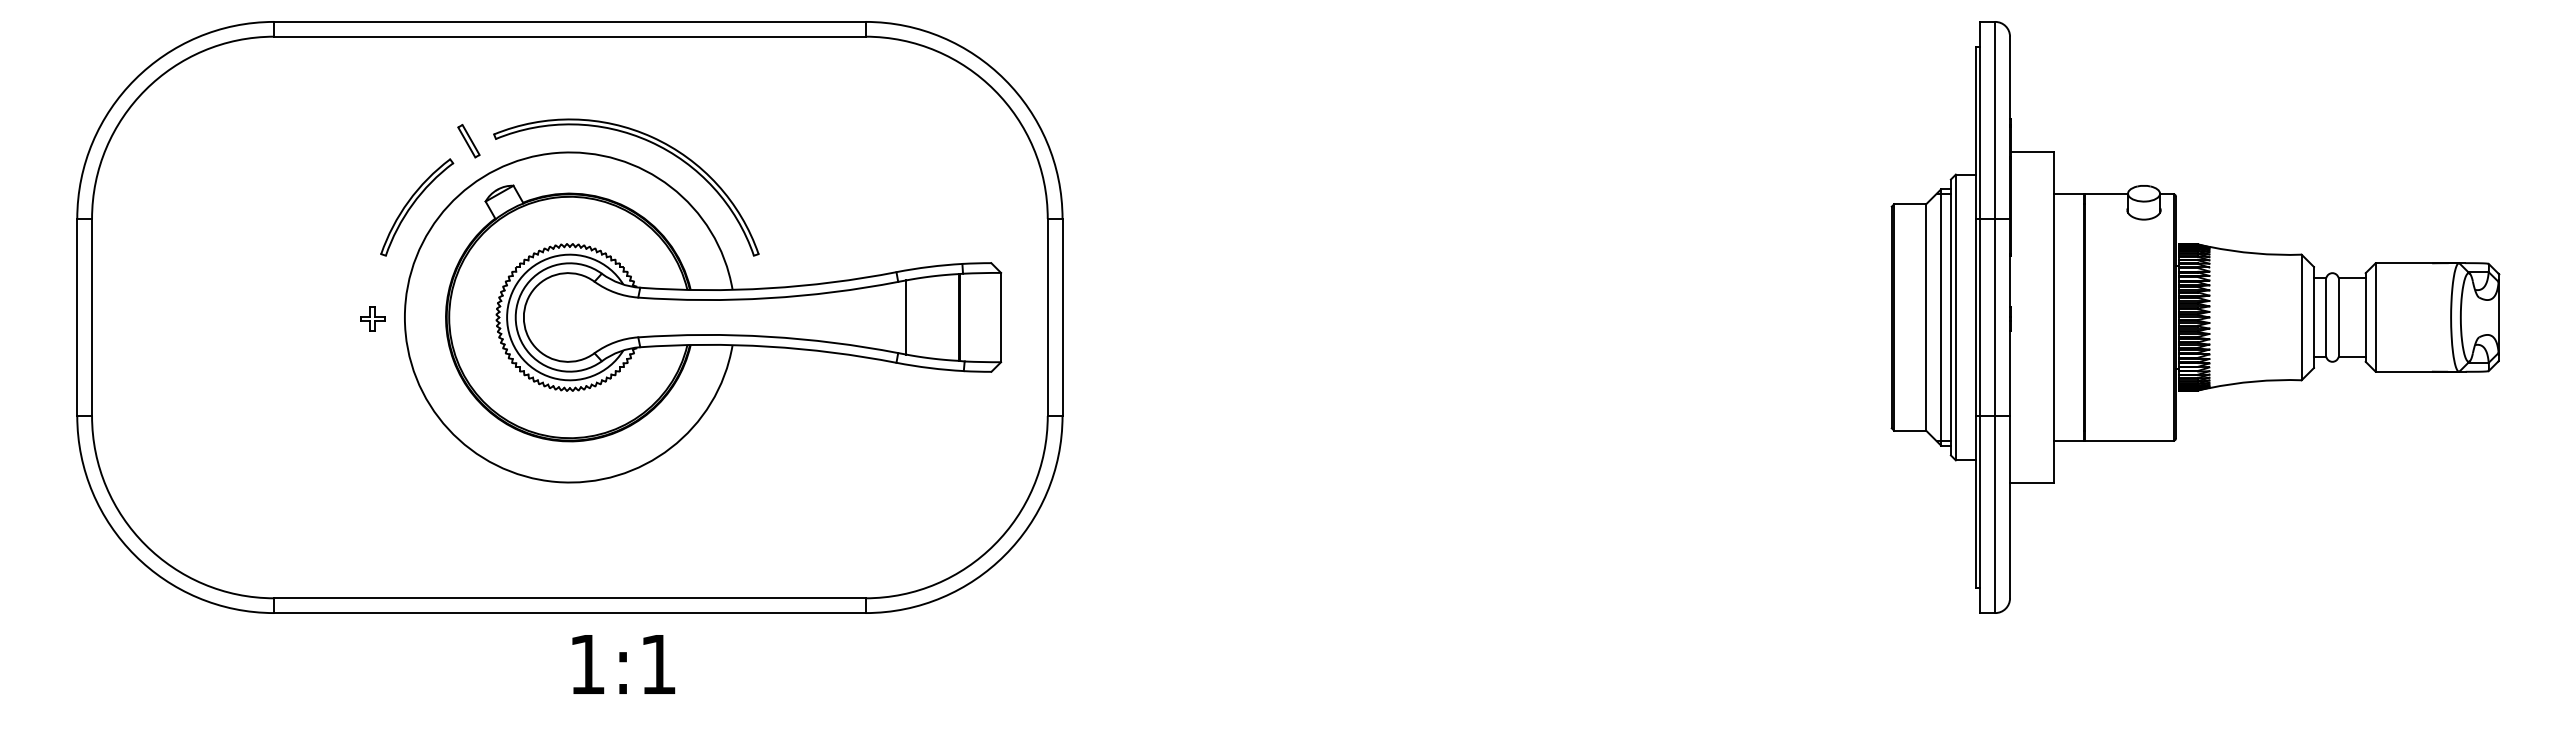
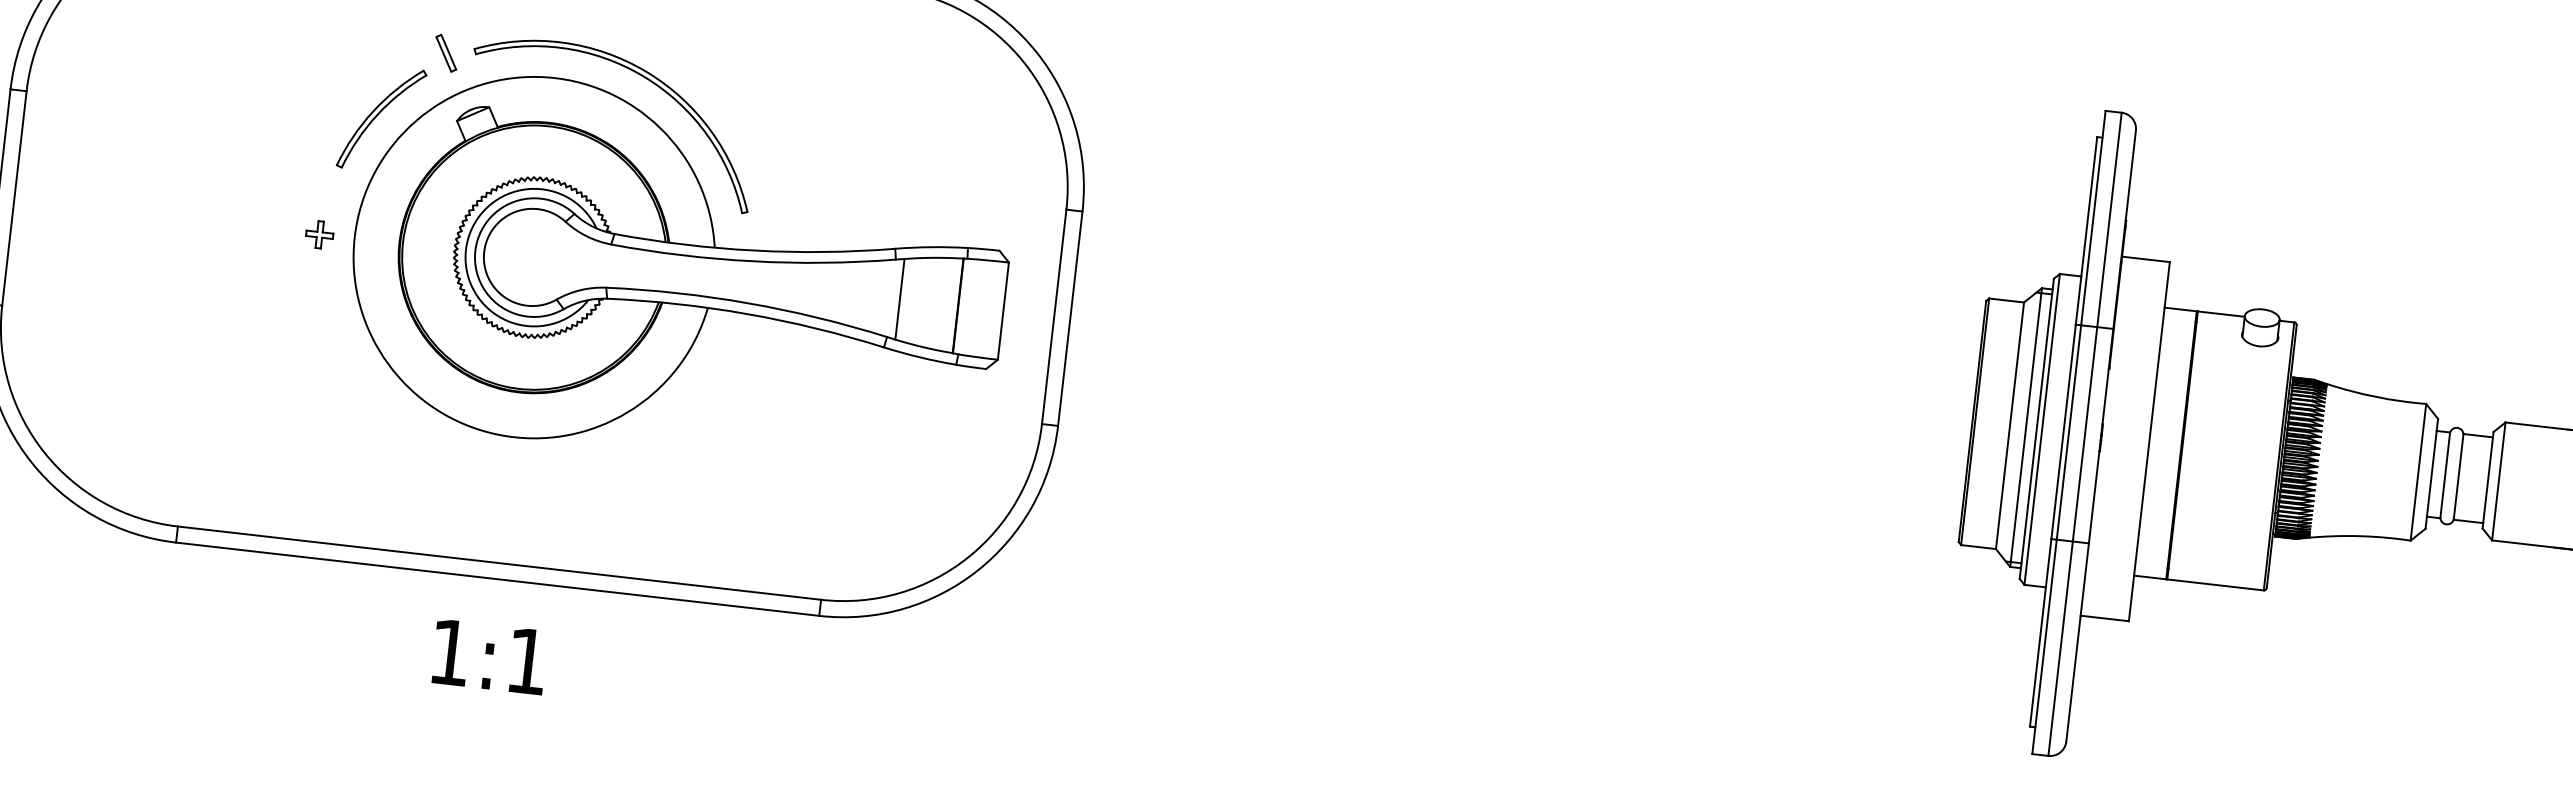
text: (623, 664) -> (489, 657), moved

